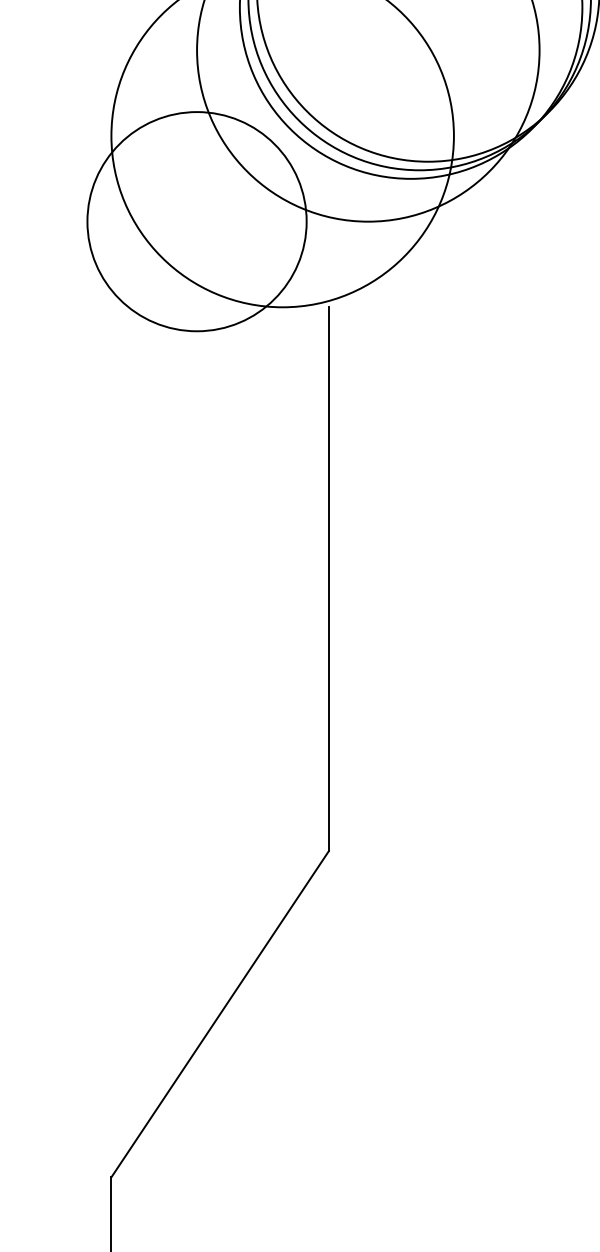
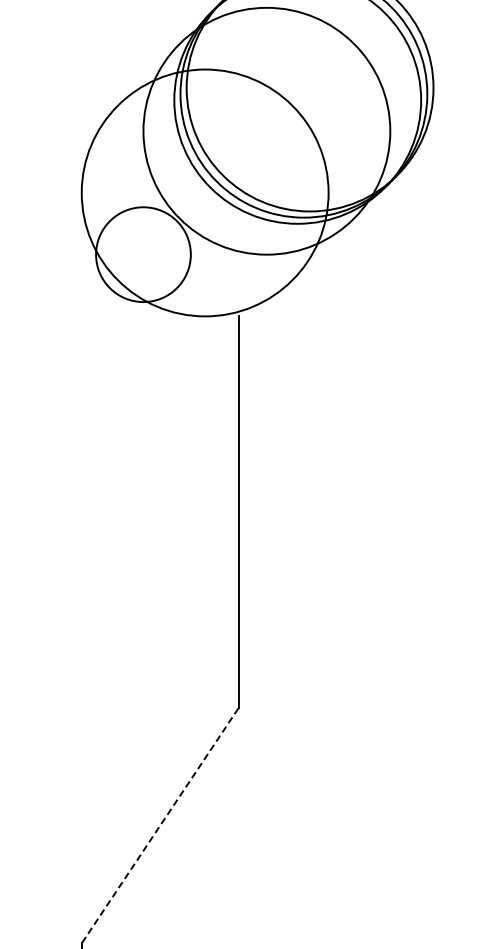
circle: (197, 221) -> (143, 254), size x0.6
line: (219, 1015) -> (159, 826), solid -> dashed

